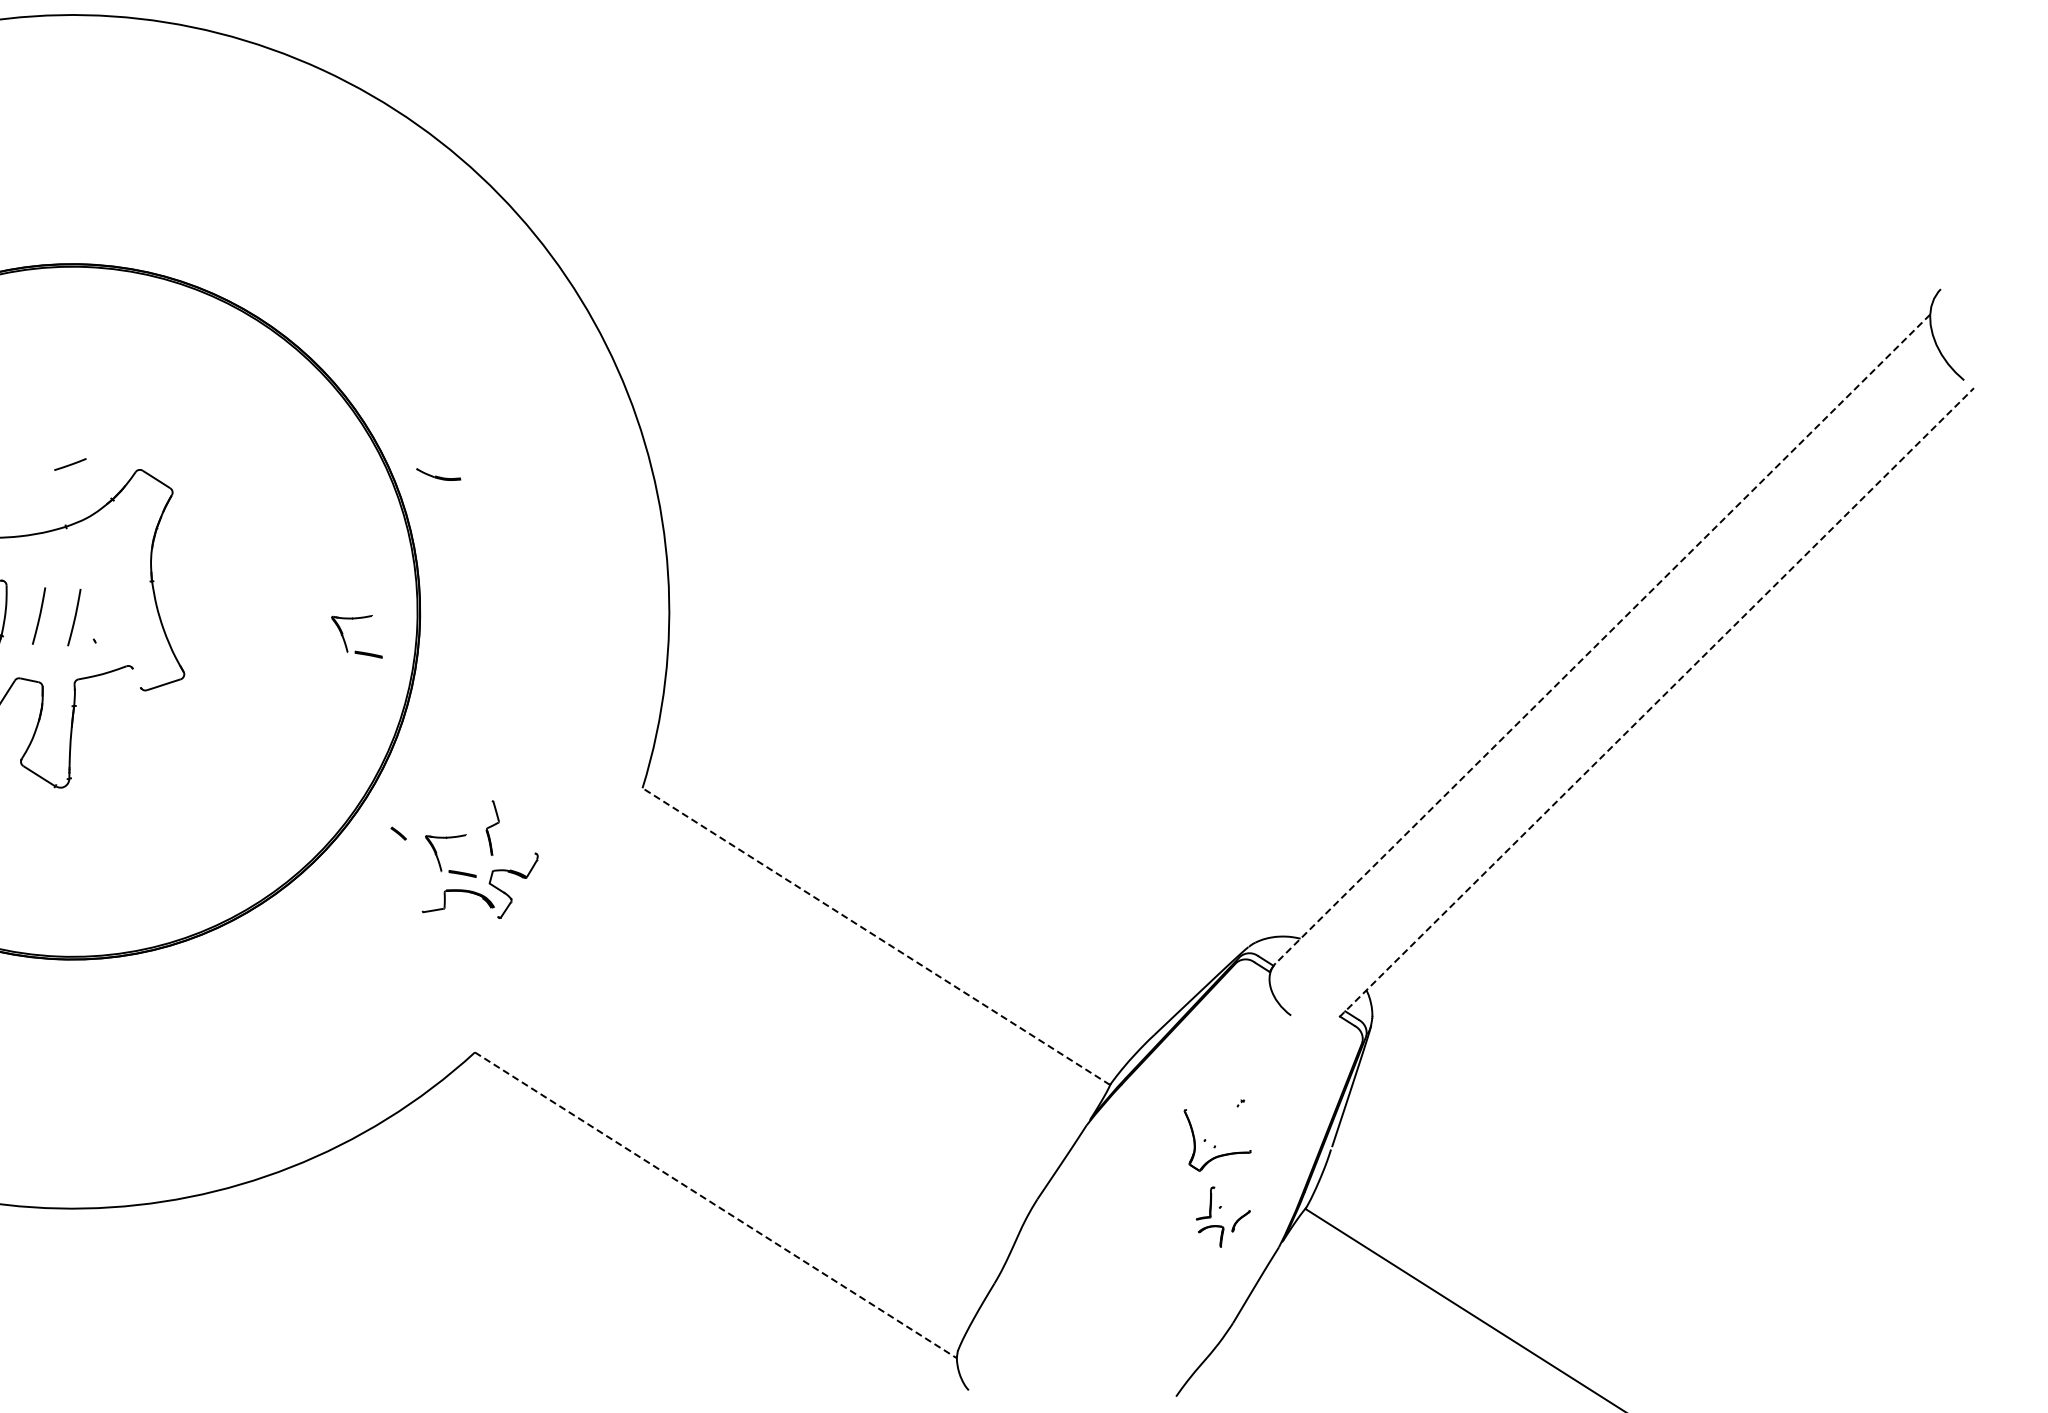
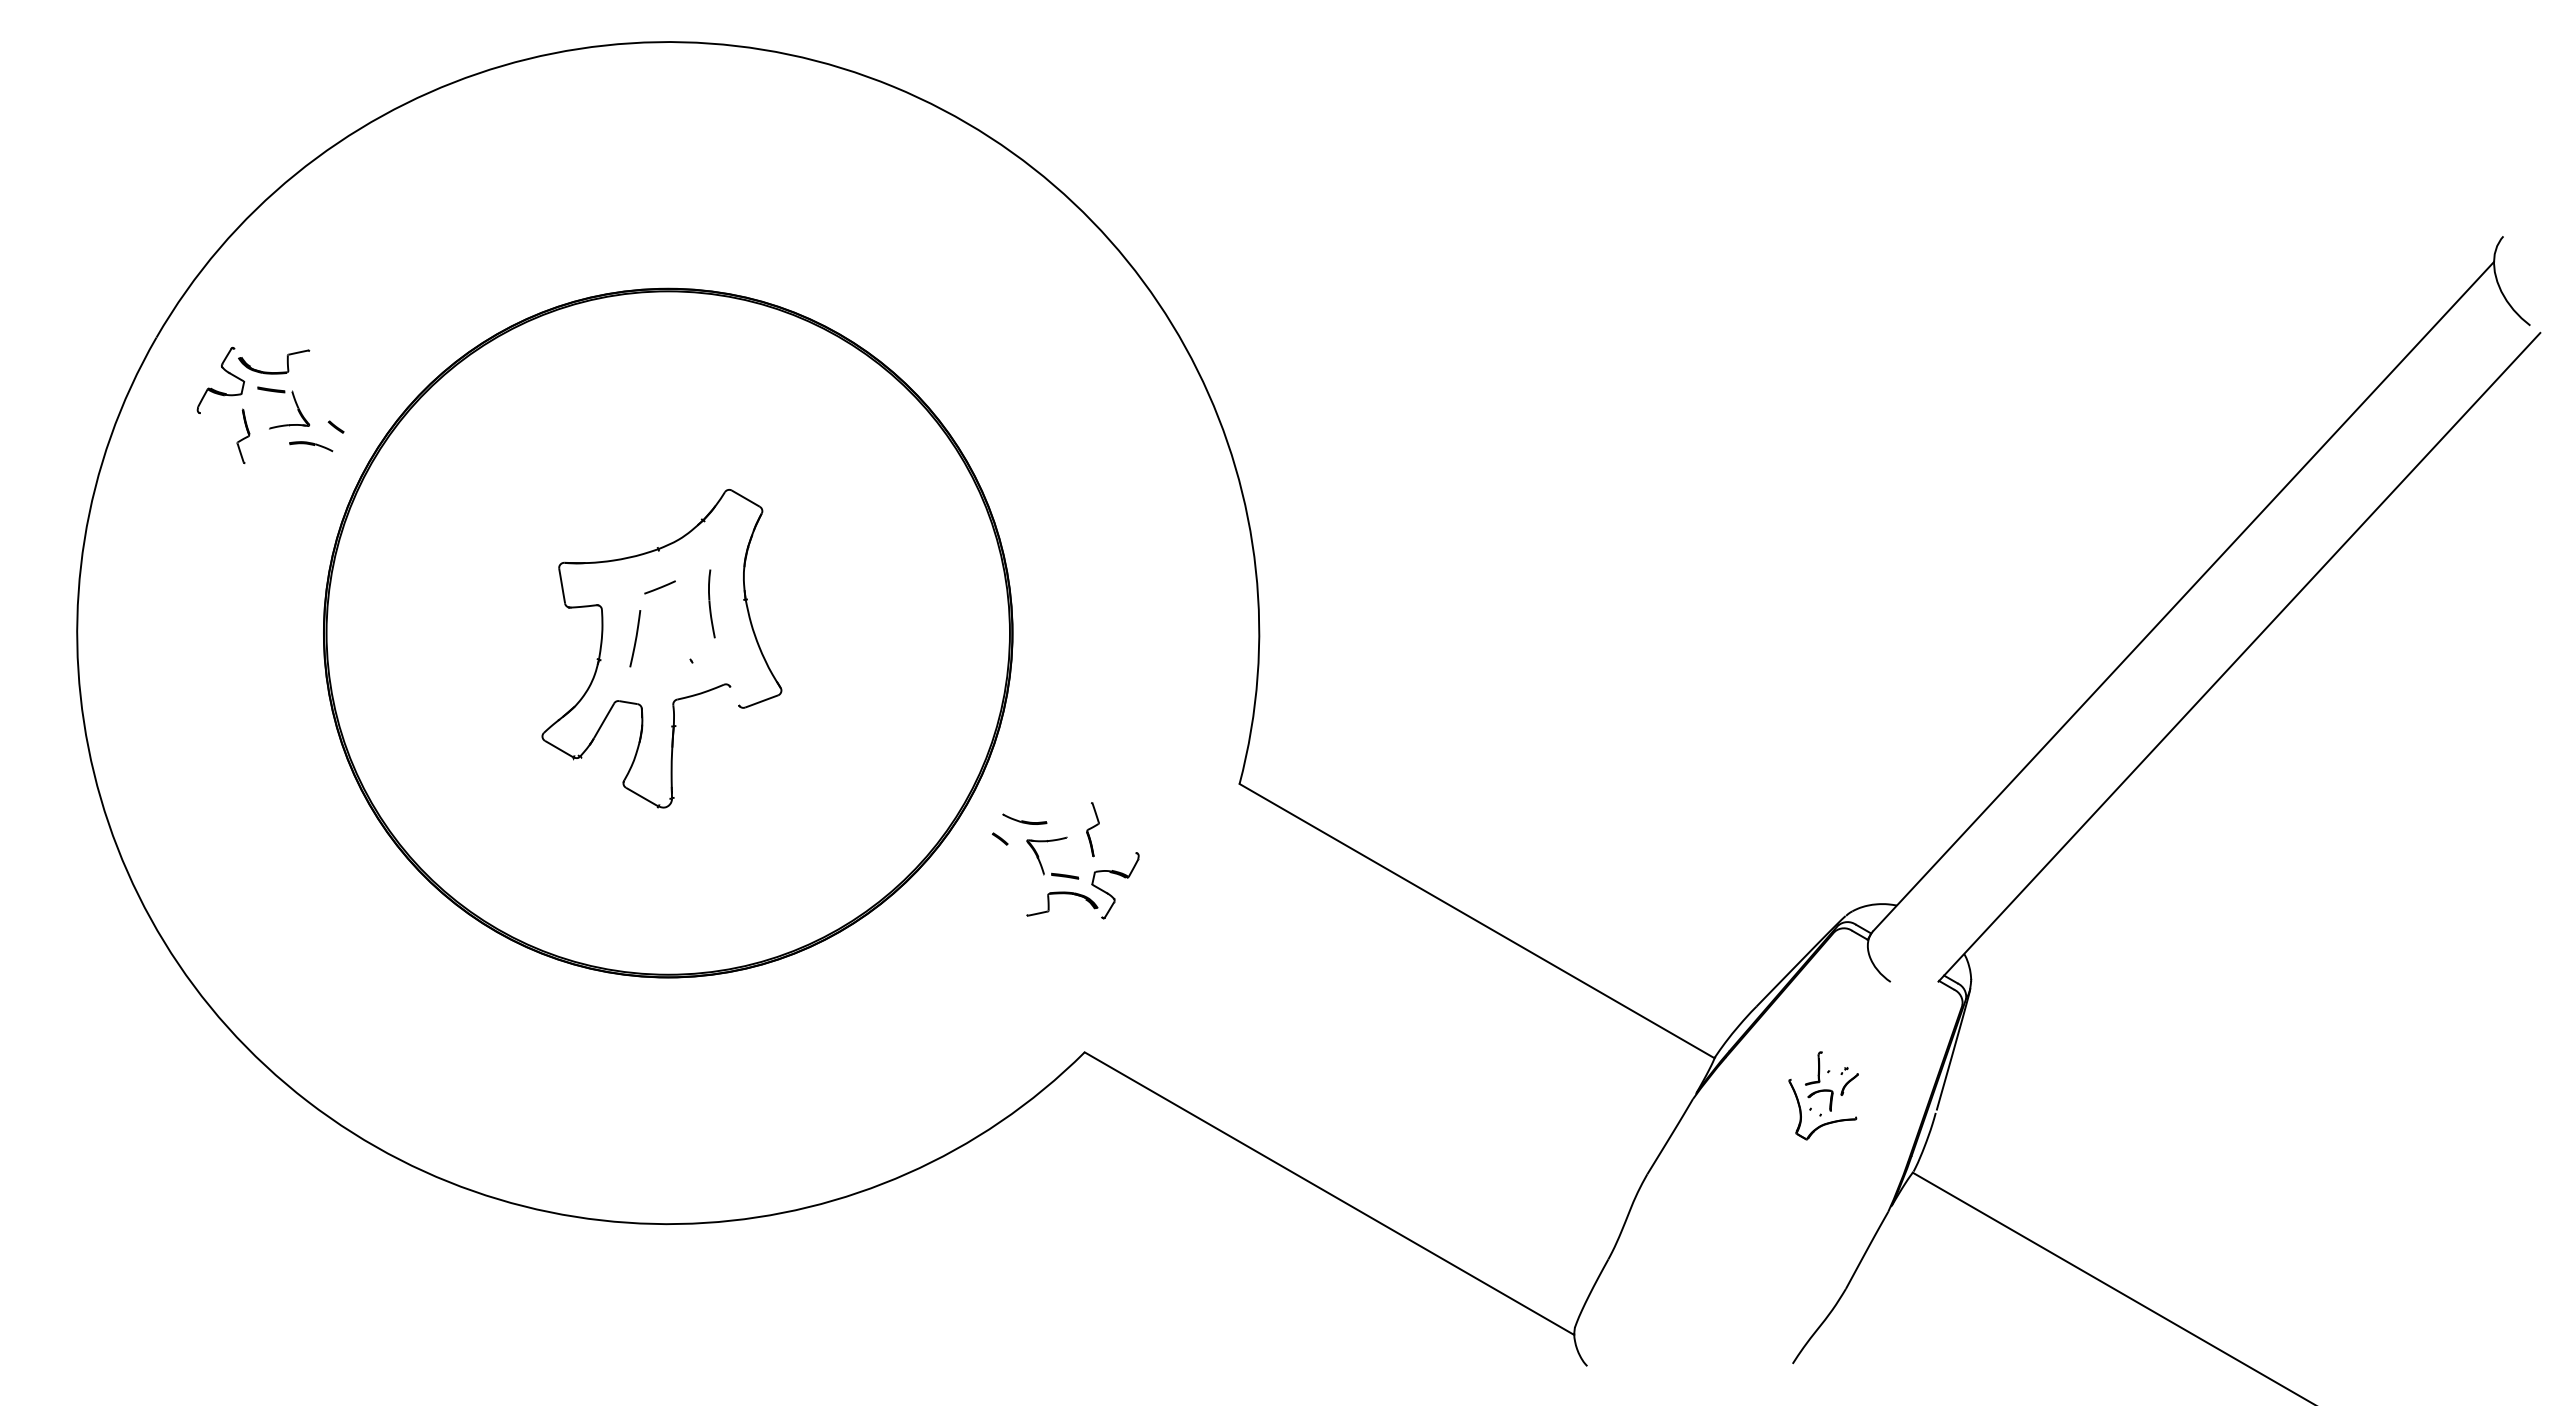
line: (69, 464) -> (659, 587), moved
part: (438, 473) -> (1024, 818), moved
part: (117, 583) -> (711, 603), added
line: (74, 617) -> (670, 638), removed
part: (344, 637) -> (938, 647), removed
line: (1602, 638) -> (2183, 596), dashed -> solid
line: (1656, 701) -> (2239, 656), dashed -> solid
line: (875, 935) -> (1476, 920), dashed -> solid
line: (715, 1205) -> (1329, 1193), dashed -> solid
part: (1221, 1225) -> (1830, 1089), moved

